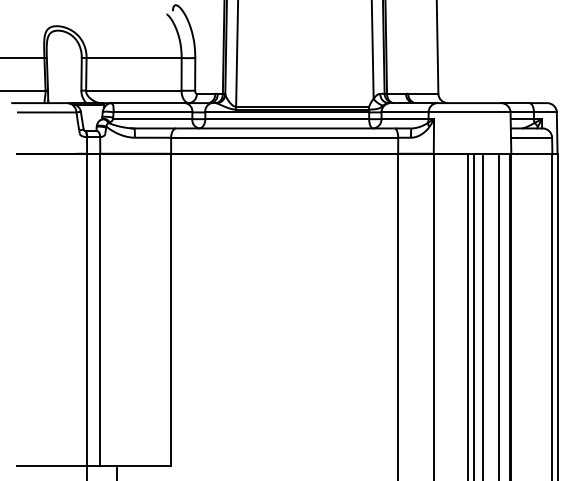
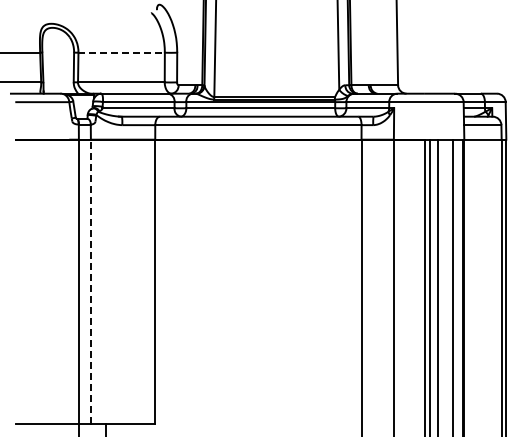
line: (135, 57) -> (122, 52), solid -> dashed
line: (99, 309) -> (90, 281), solid -> dashed

